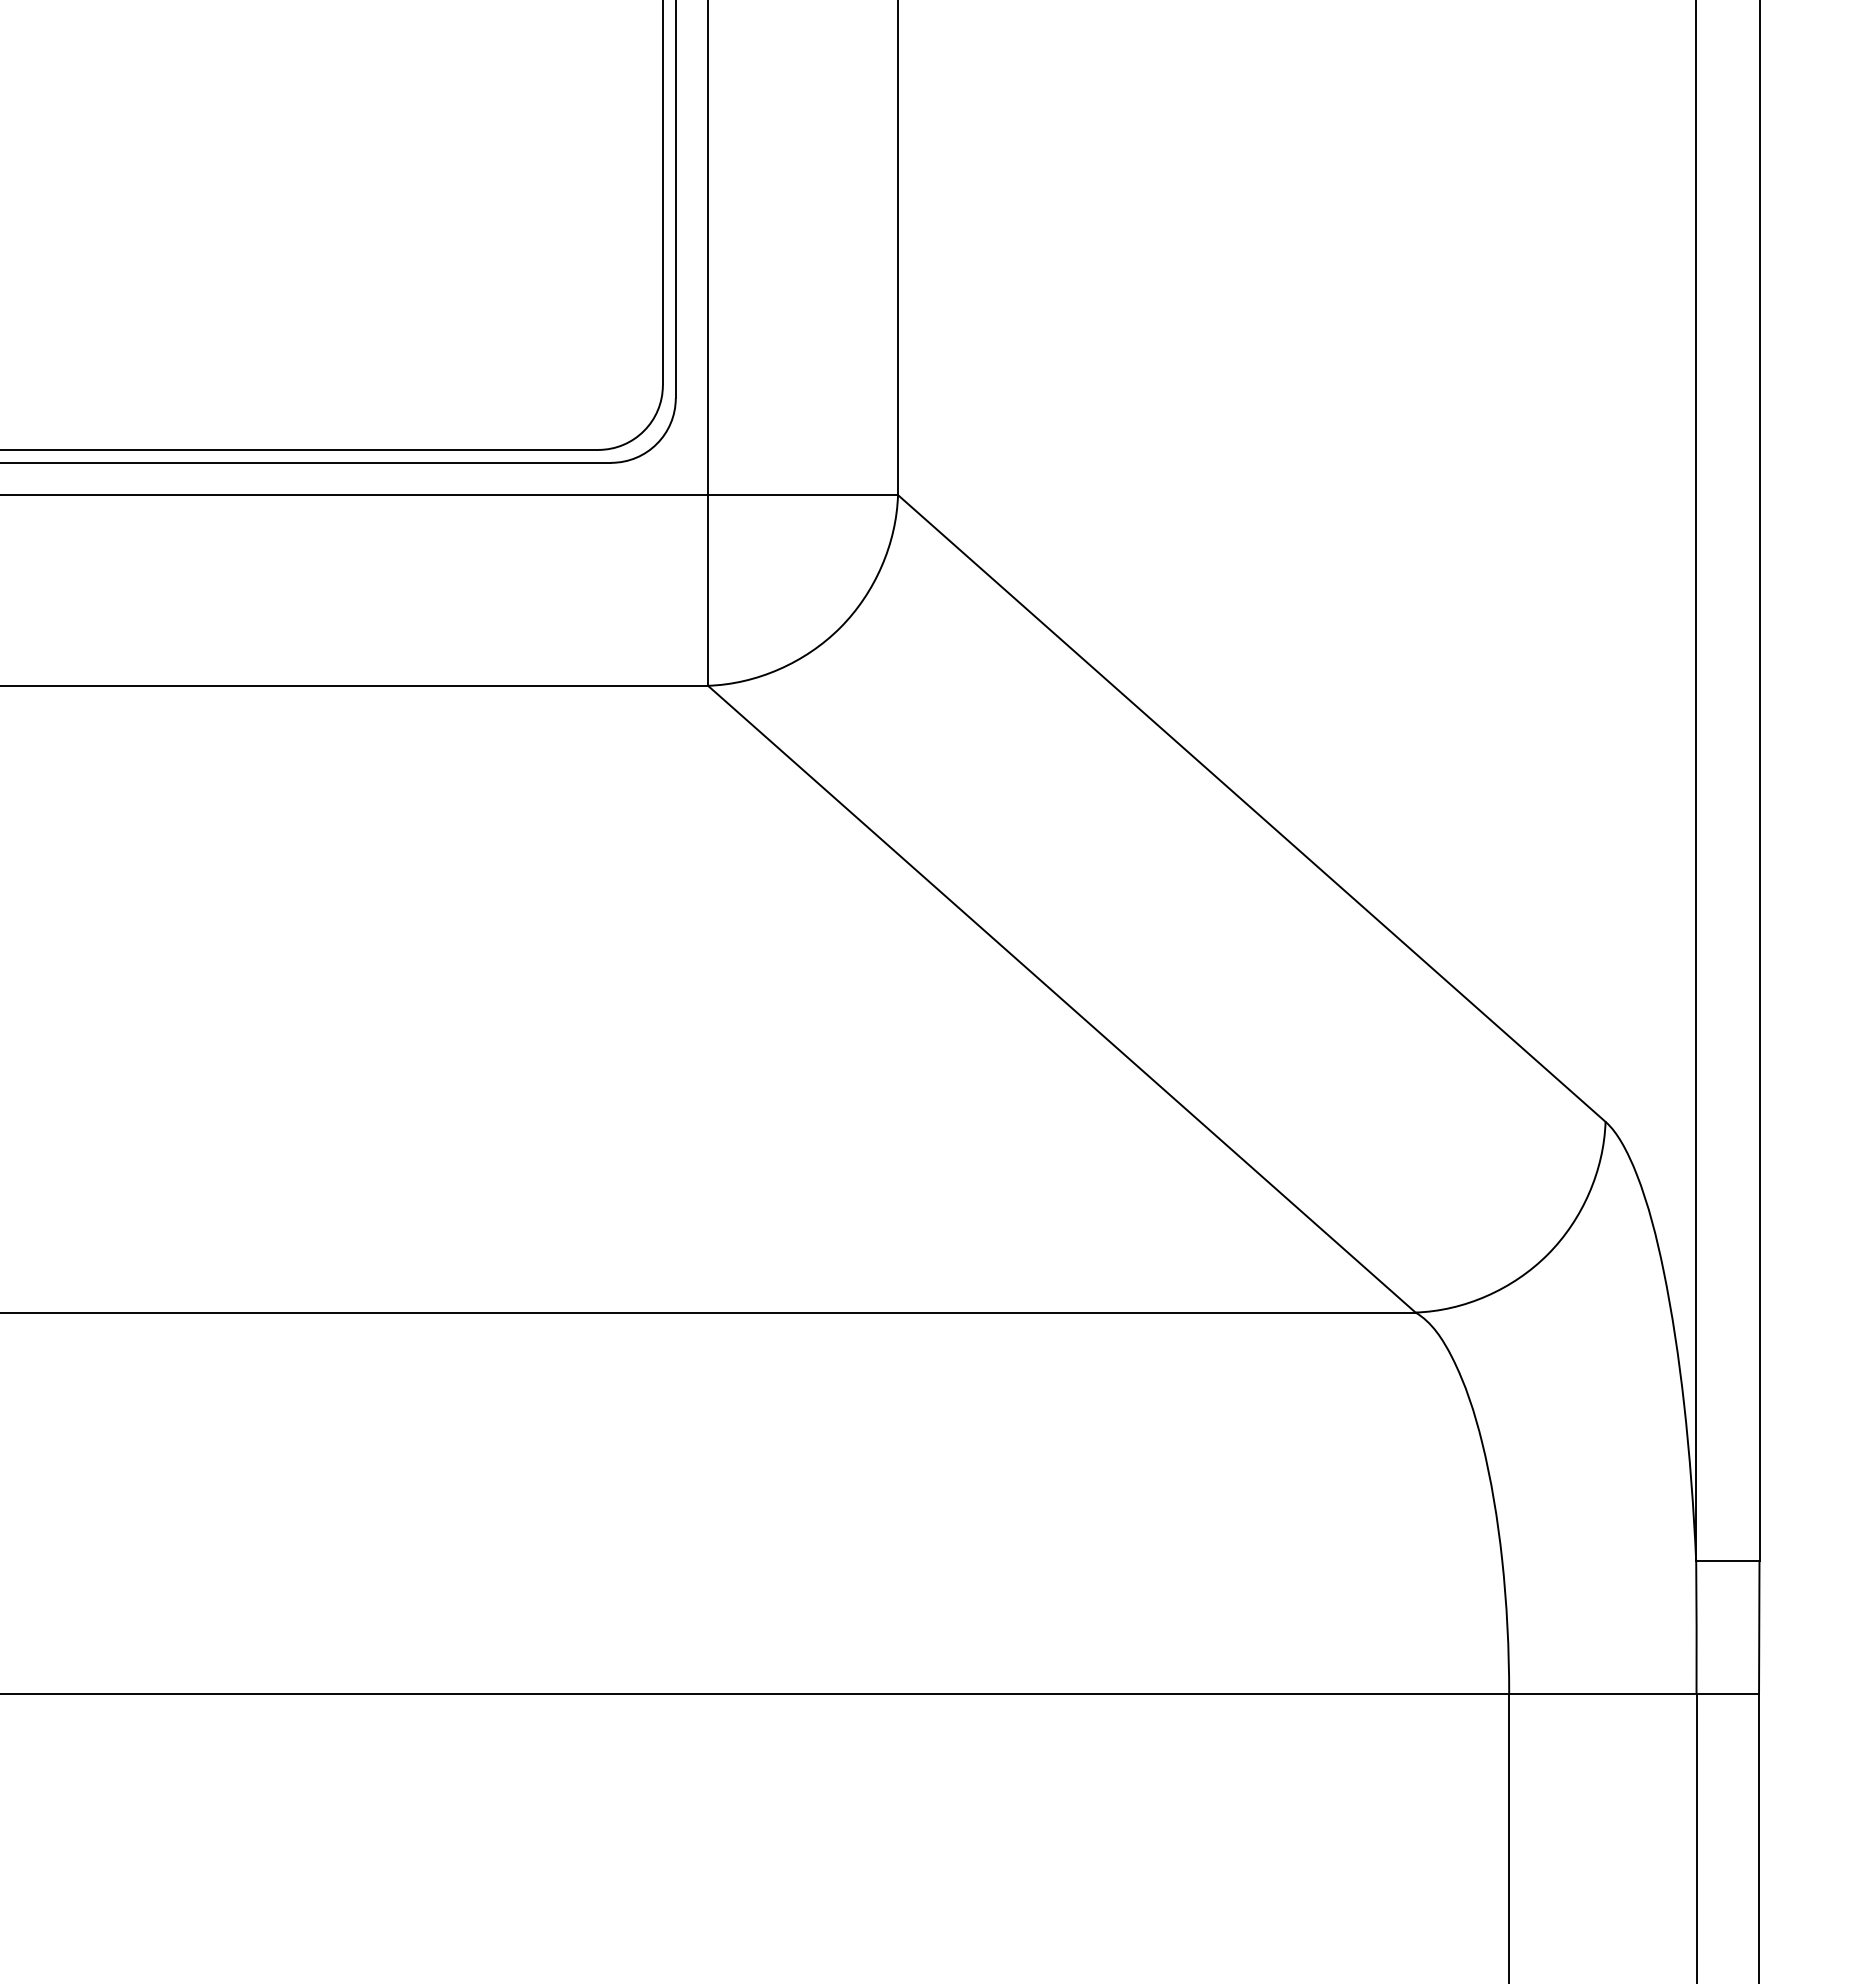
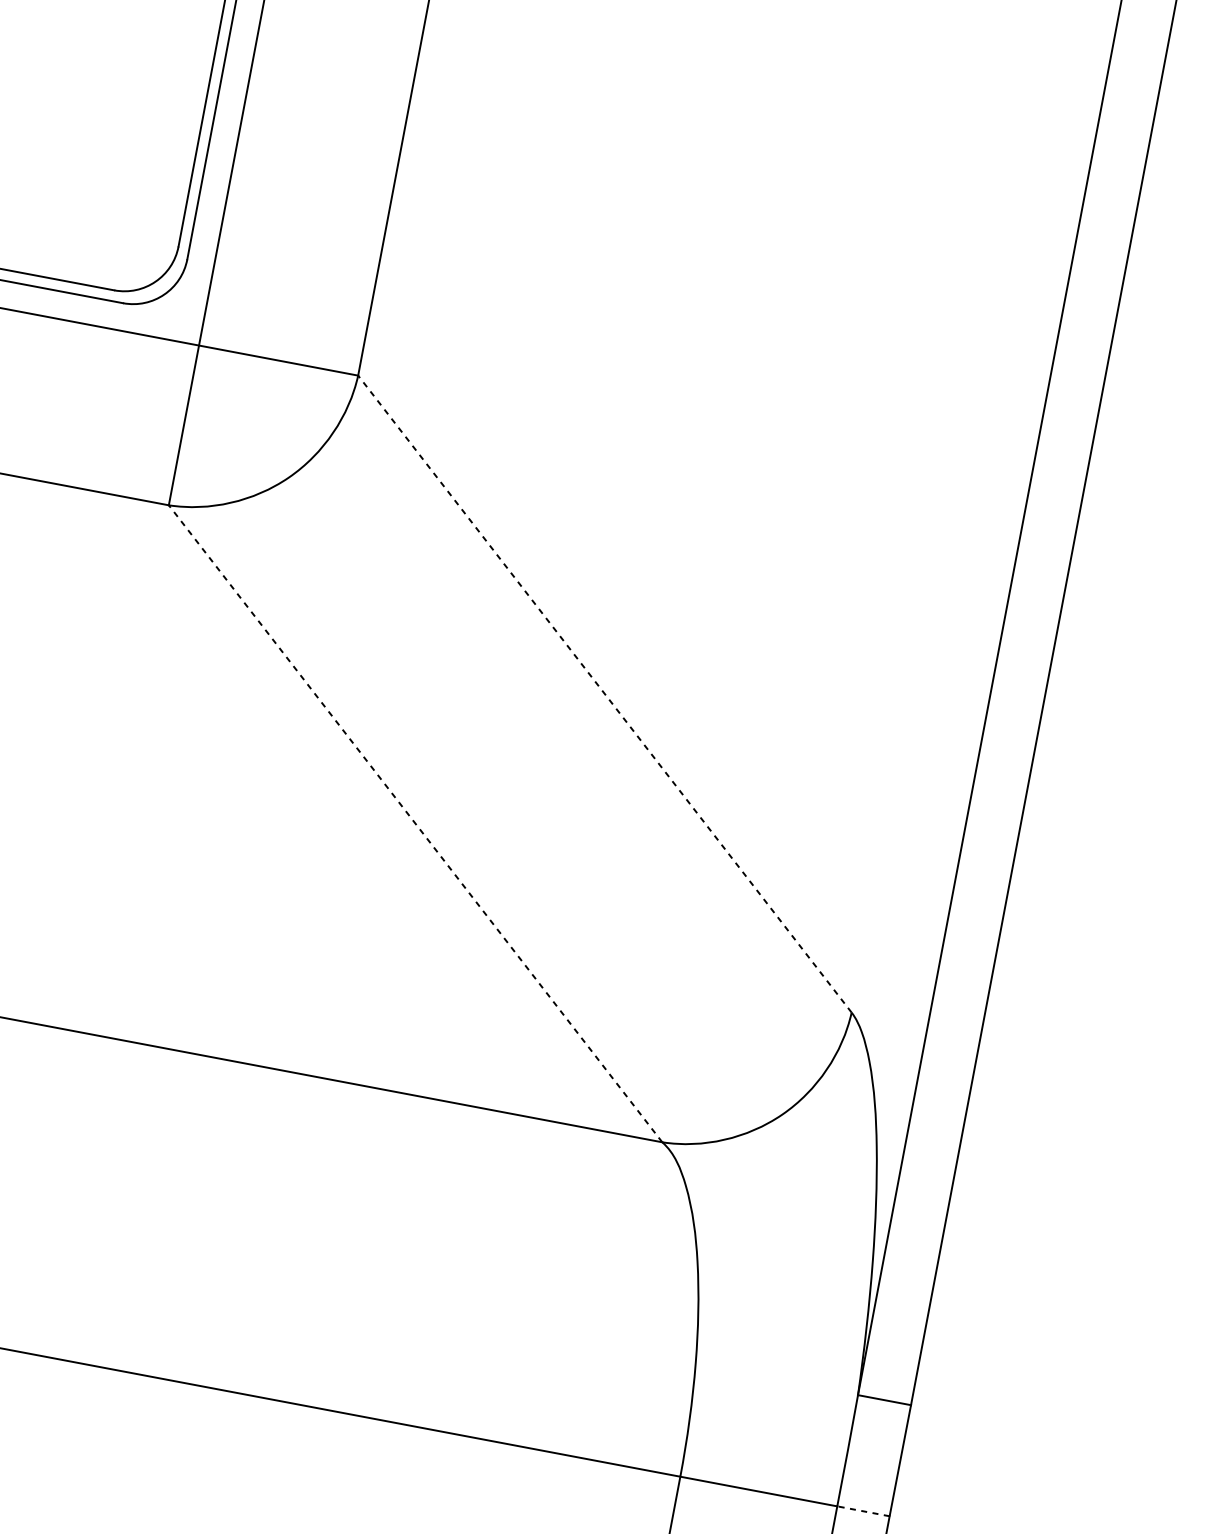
line: (1251, 808) -> (604, 694), solid -> dashed
line: (1061, 999) -> (415, 824), solid -> dashed
line: (1727, 1694) -> (863, 1511), solid -> dashed

